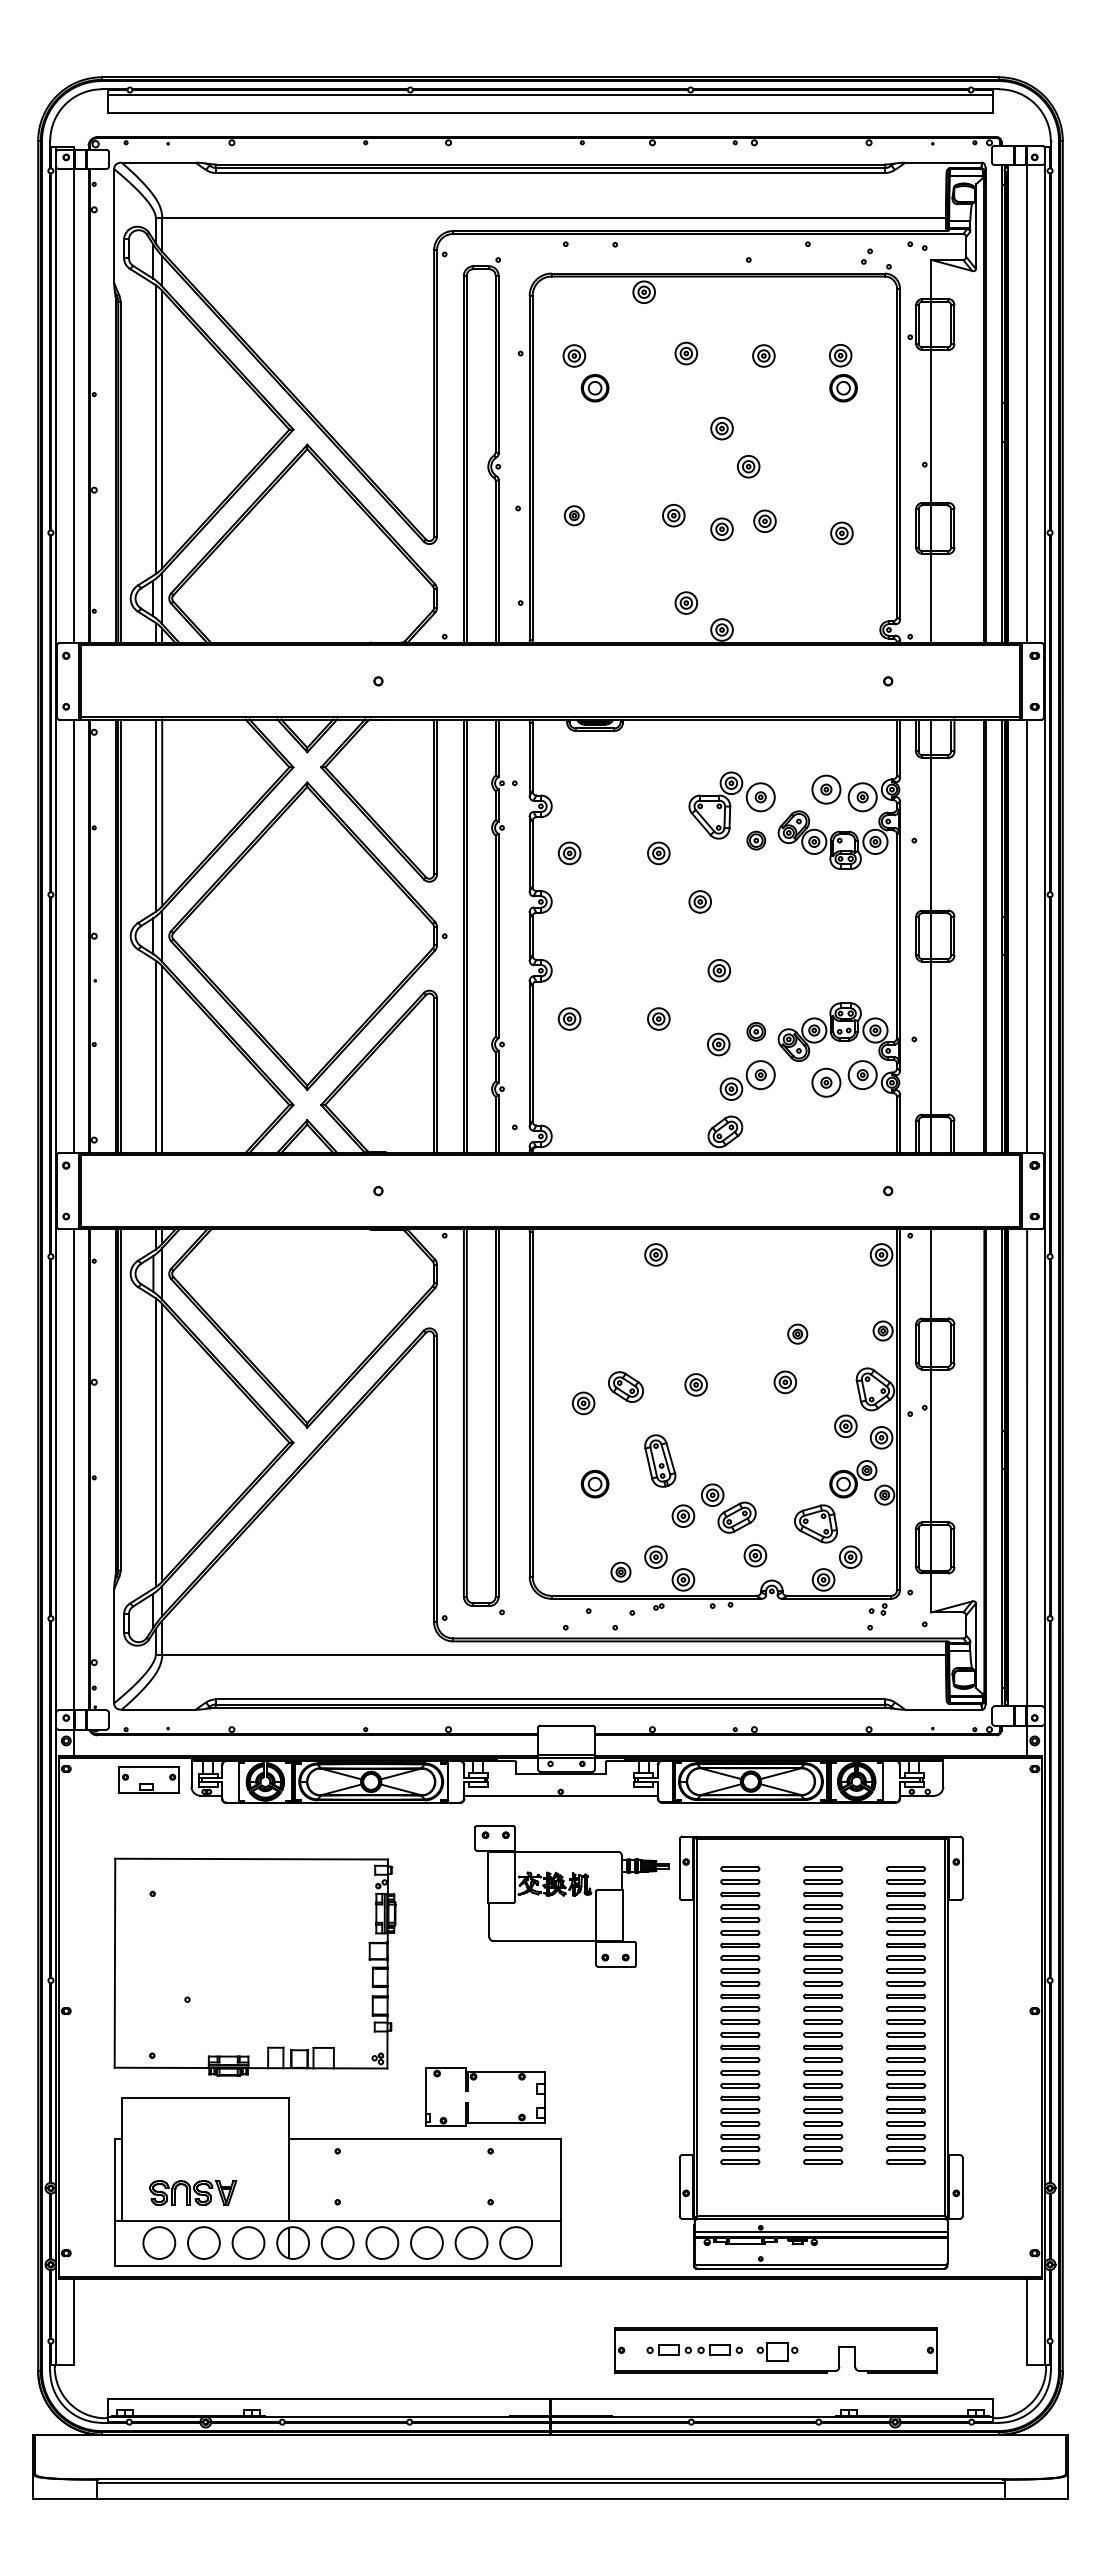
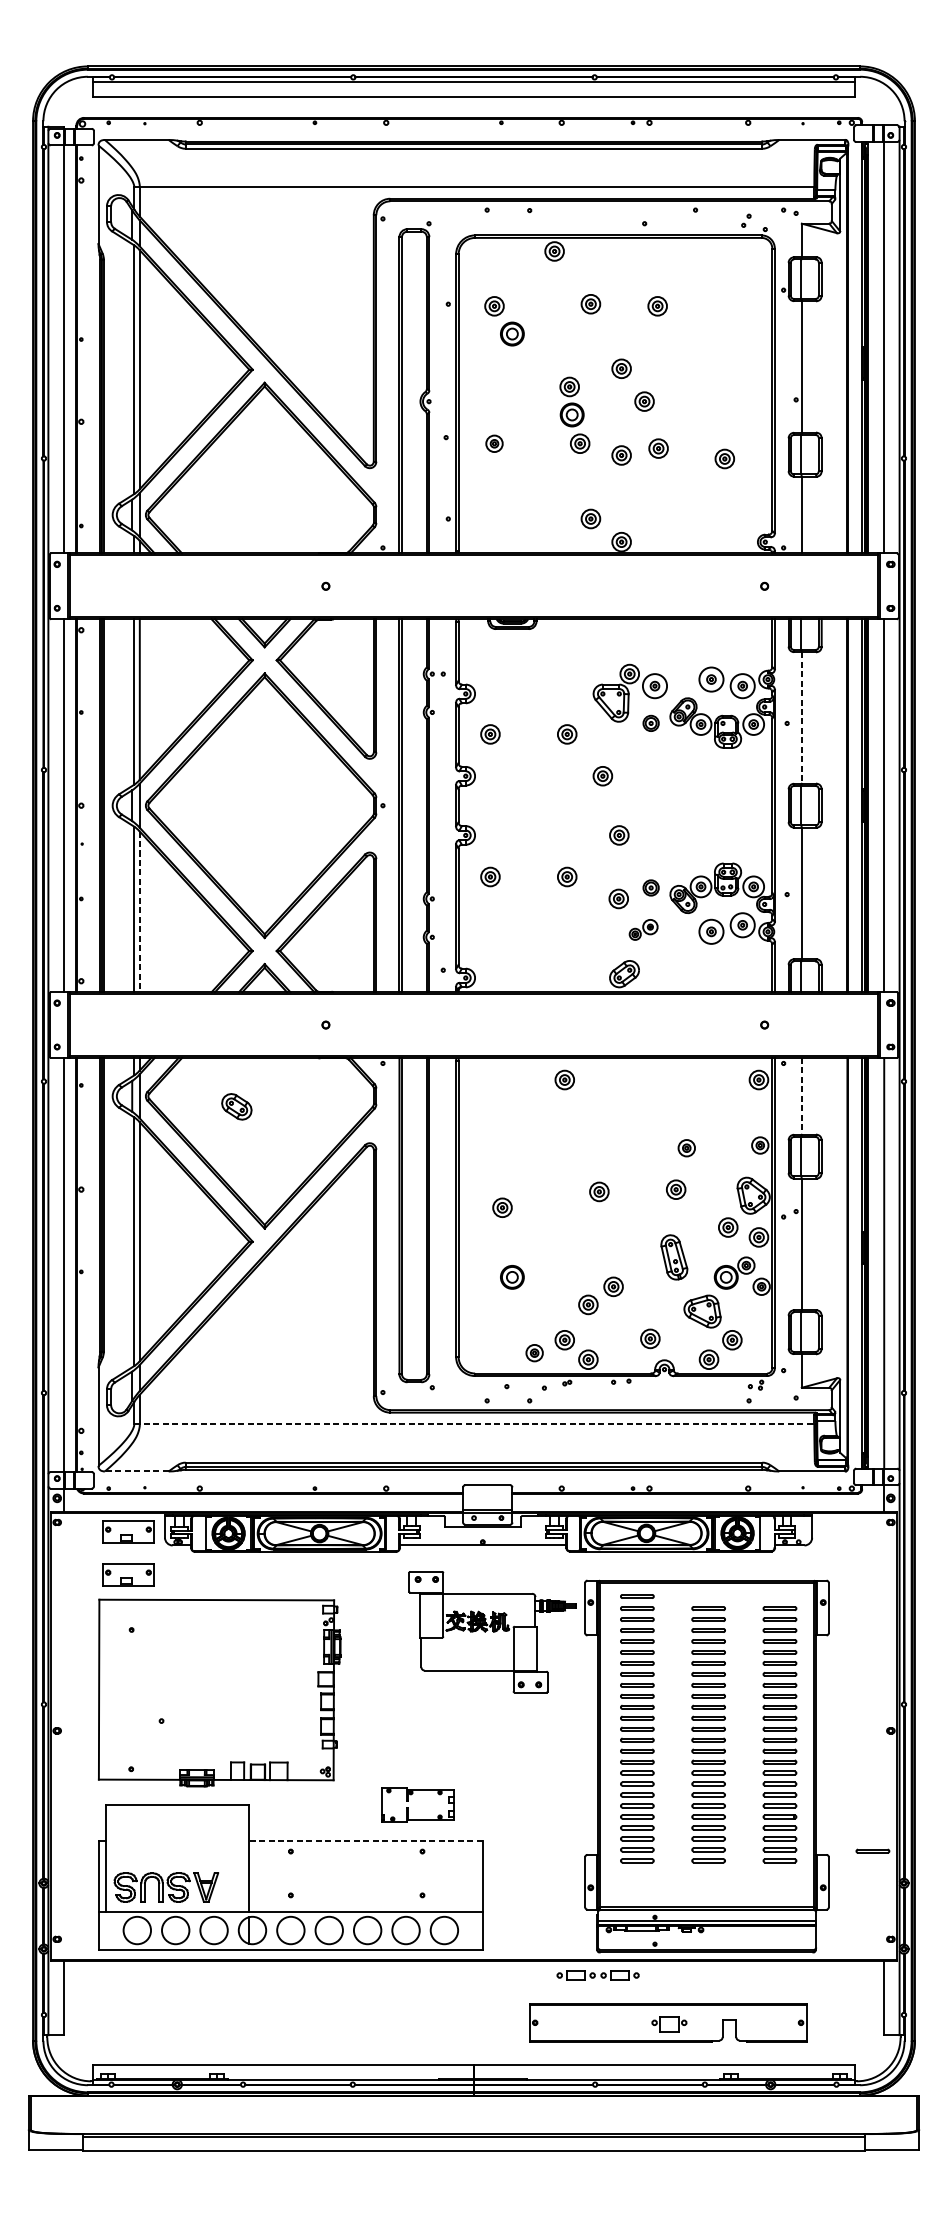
part: (843, 373) -> (572, 402), moved
line: (931, 834) -> (801, 718), solid -> dashed
line: (162, 1060) -> (140, 912), solid -> dashed
part: (747, 1080) -> (643, 929), size x0.6
line: (931, 1273) -> (801, 1096), solid -> dashed
part: (625, 1386) -> (236, 1106), moved
part: (660, 1460) -> (674, 1256), moved
part: (736, 1517) -> (634, 1306), removed
line: (552, 1654) -> (475, 1423), solid -> dashed
line: (158, 1709) -> (136, 1471), solid -> dashed
part: (148, 1829) -> (127, 1574), added
part: (740, 1854) -> (637, 1596), added
part: (485, 2096) -> (418, 1804), size x0.7
line: (425, 2138) -> (366, 1840), solid -> dashed
part: (1013, 2150) -> (872, 1850), added
part: (193, 2192) -> (166, 1887), size x1.4
part: (694, 2349) -> (597, 1974), moved

